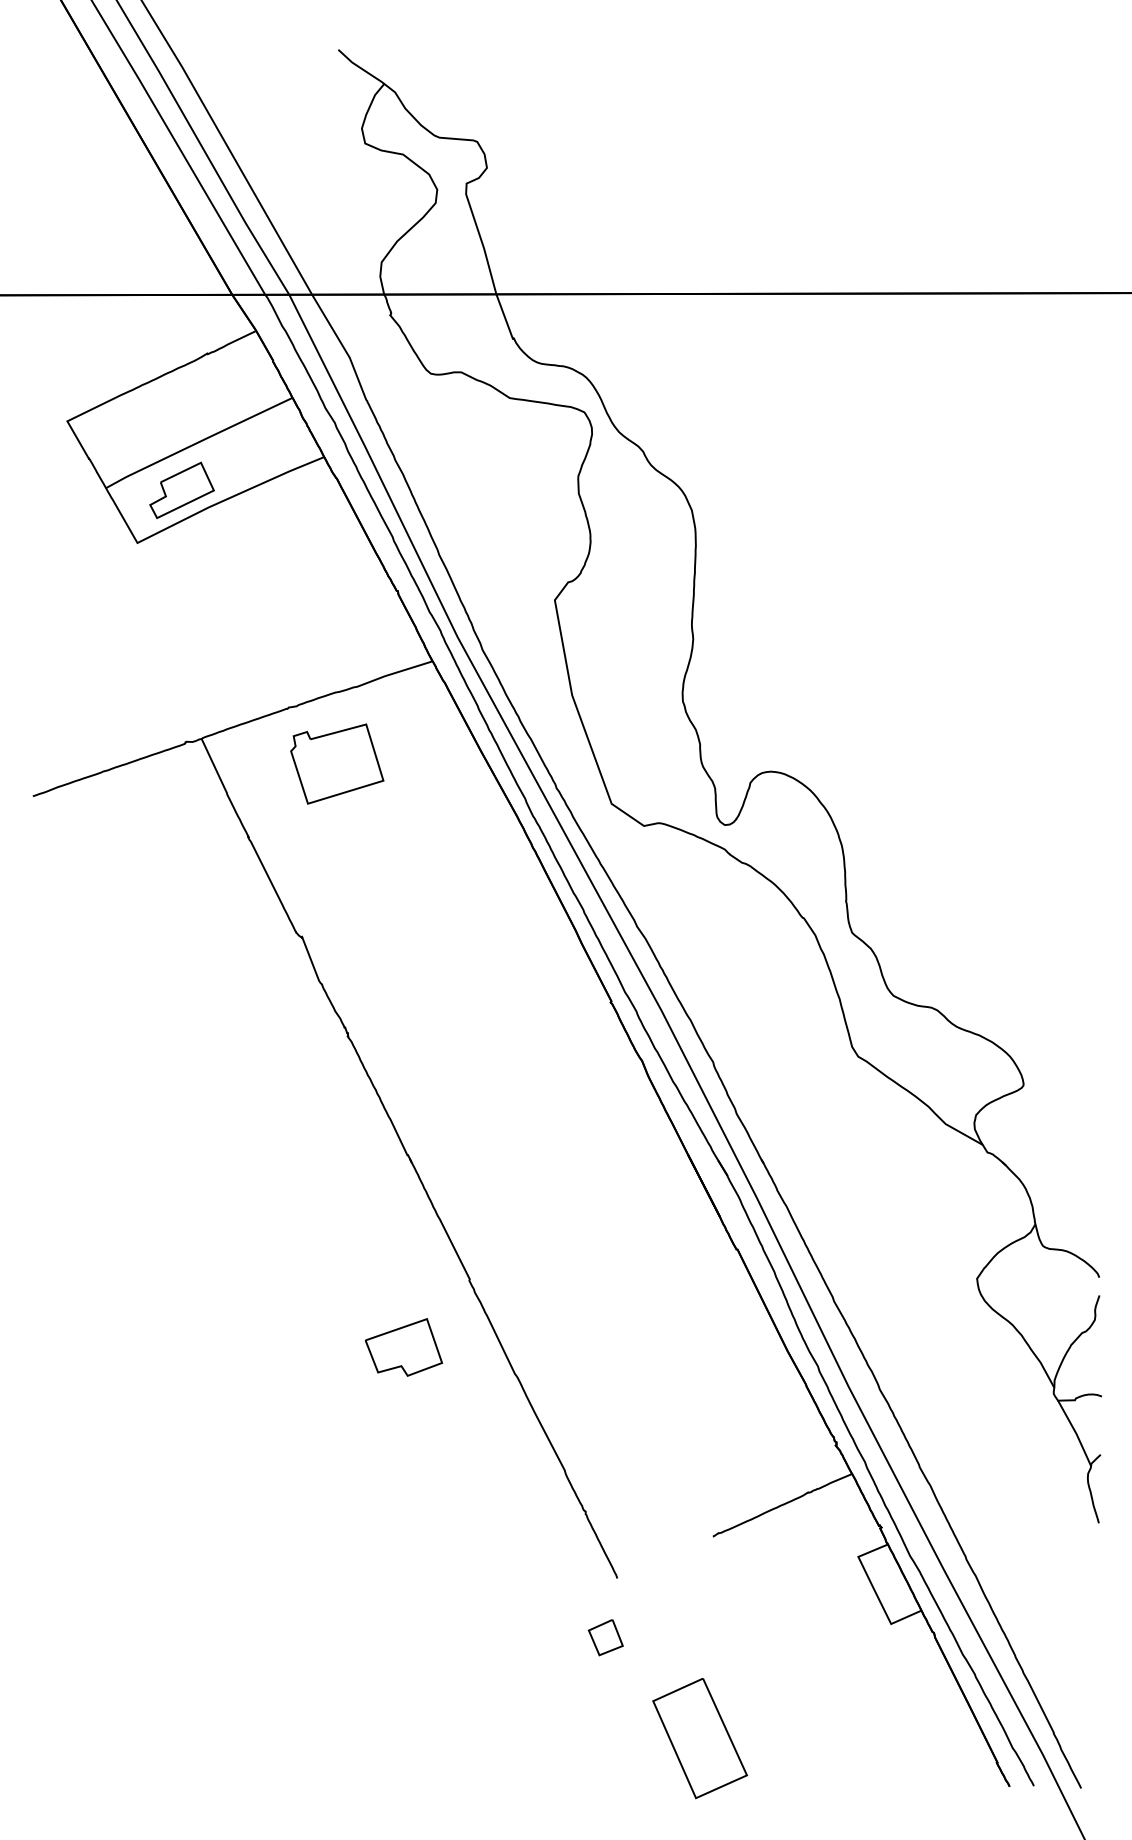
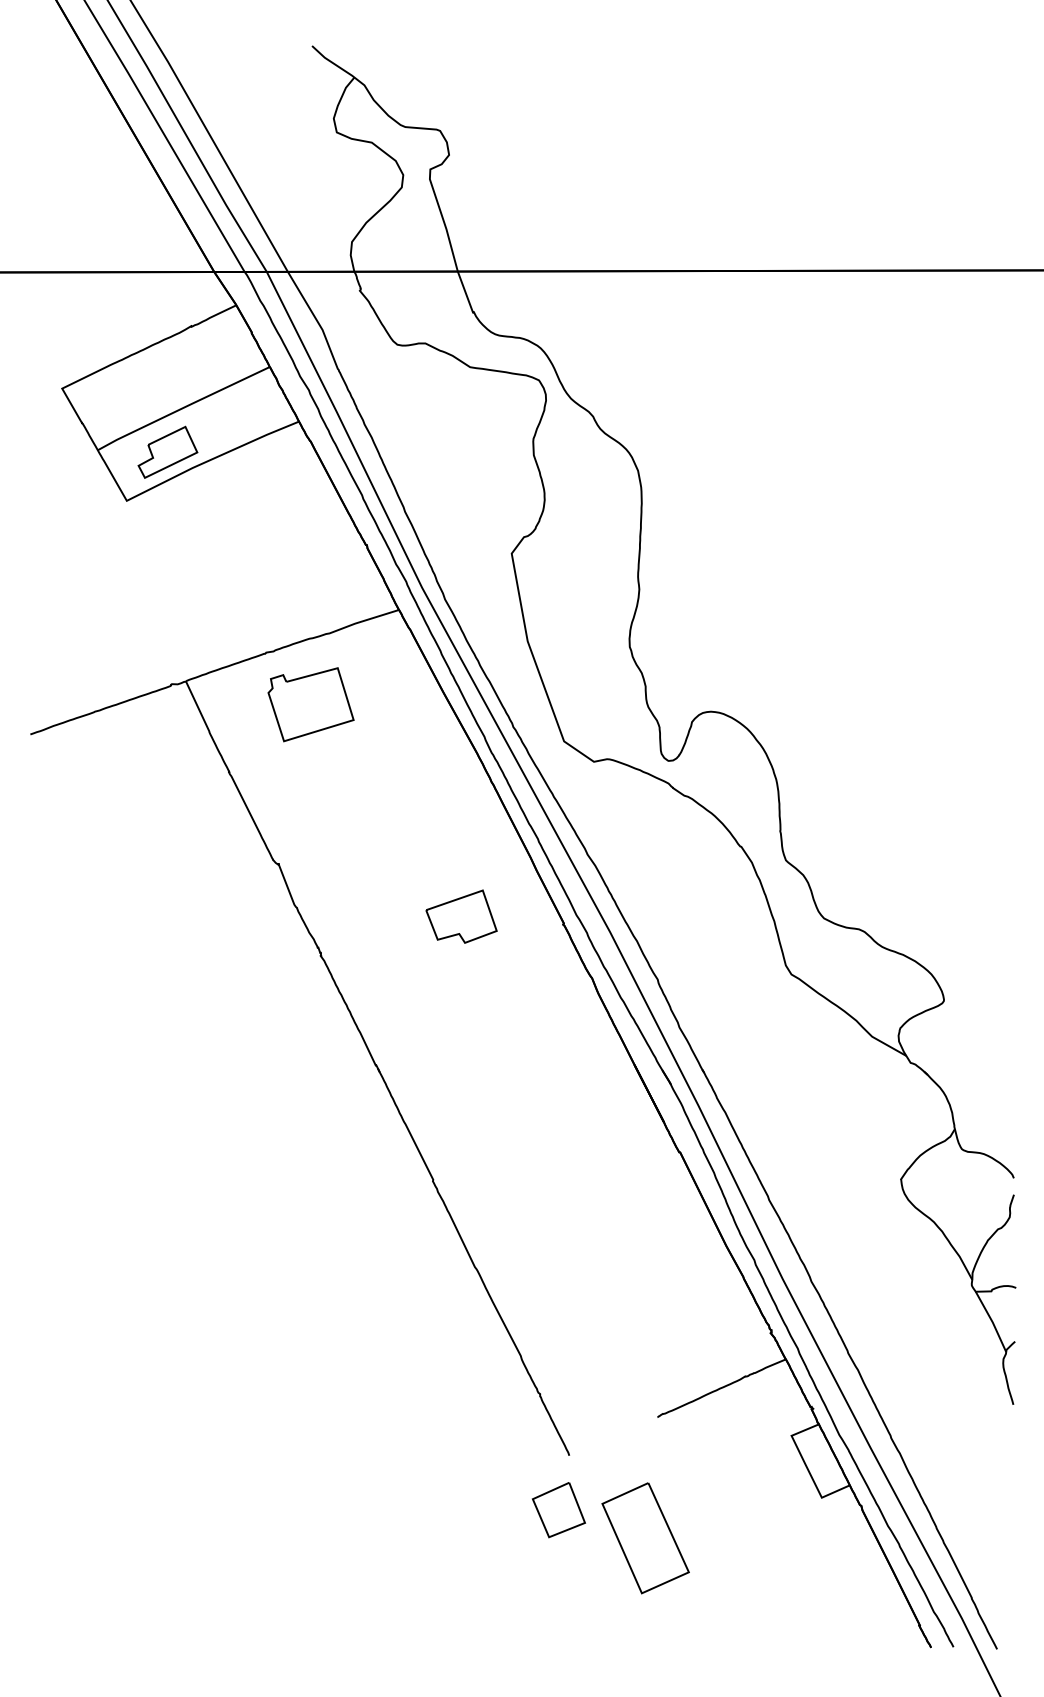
part: (403, 1347) -> (461, 916), moved
part: (605, 1637) -> (558, 1510), size x1.67
part: (699, 1738) -> (645, 1538), moved

